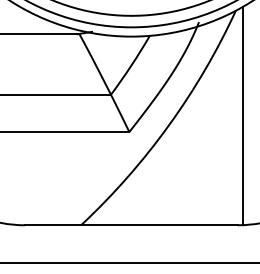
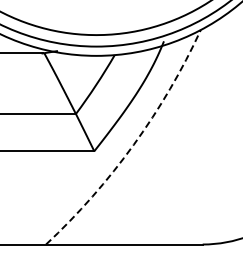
line: (243, 115) -> (208, 134), removed
arc: (168, 125) -> (133, 144), solid -> dashed

